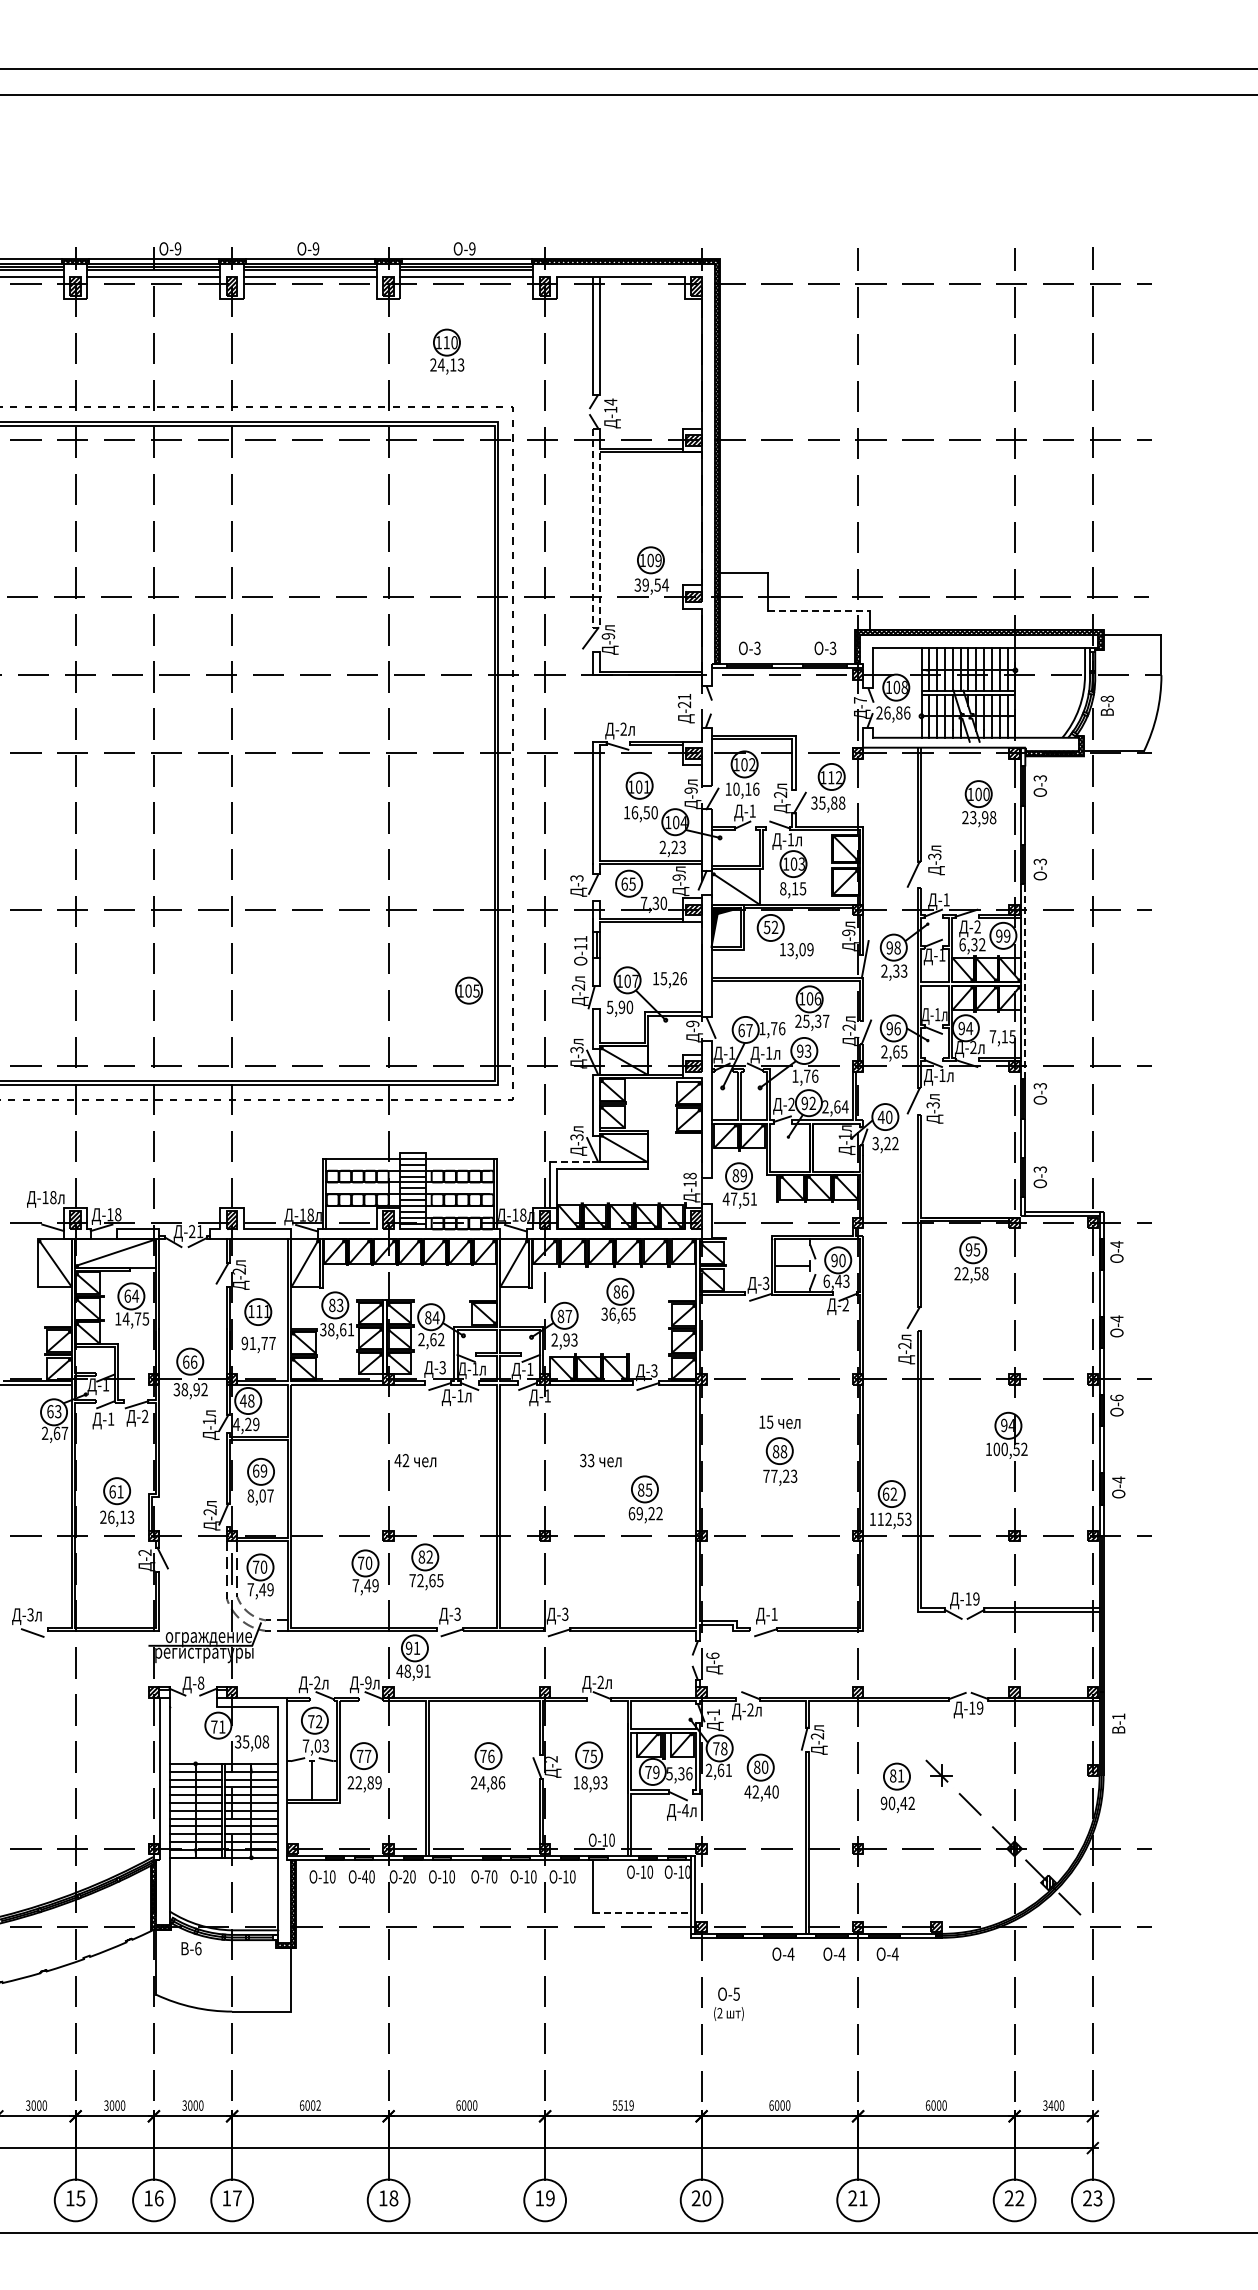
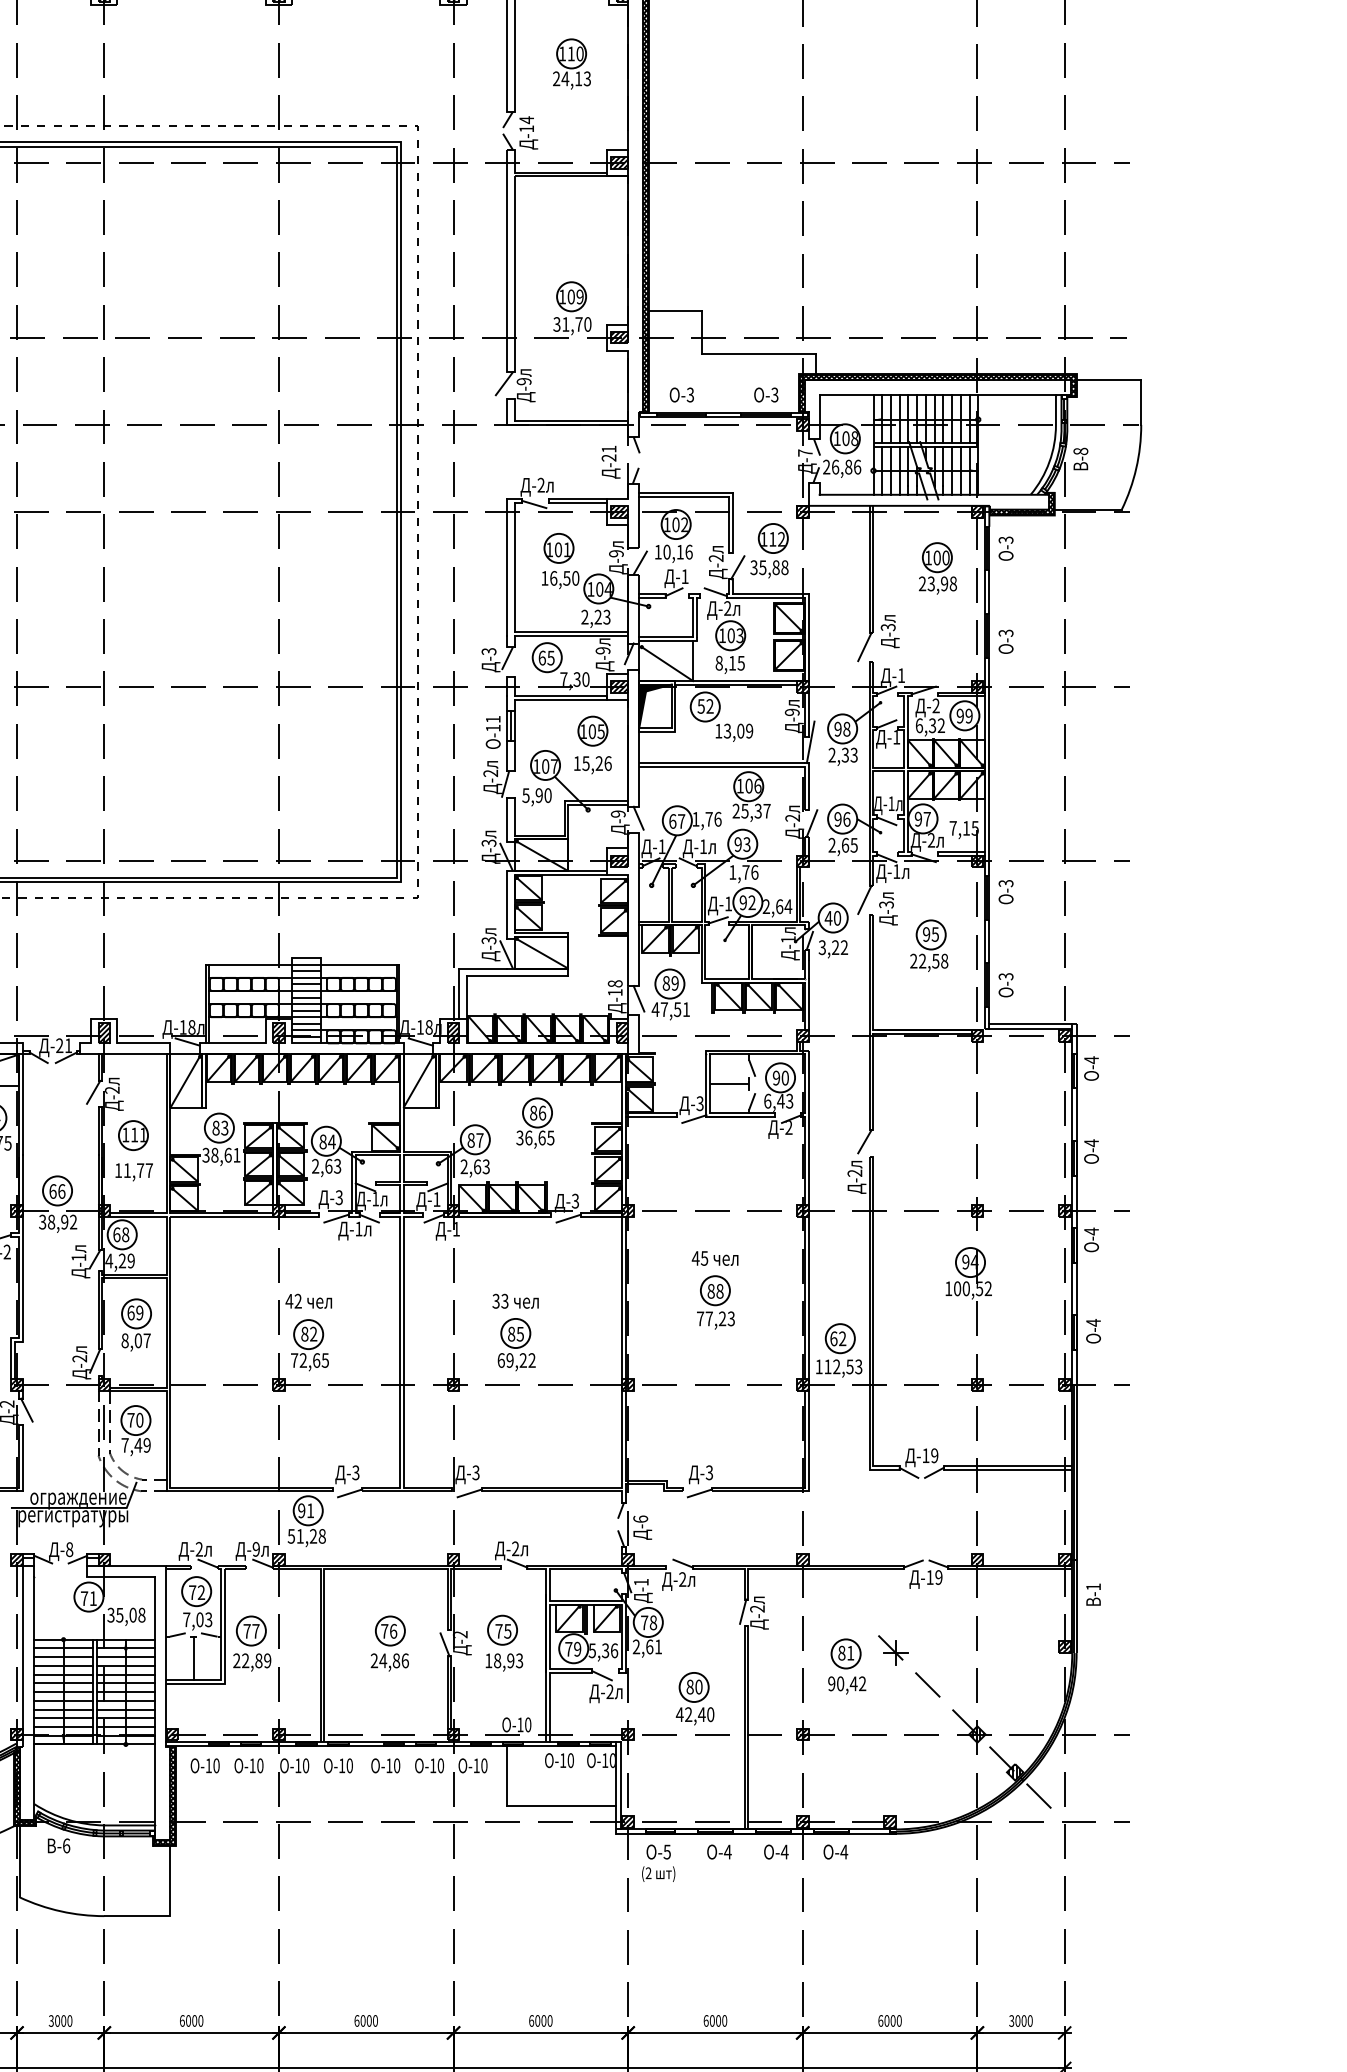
part: (447, 351) -> (572, 63), moved
text: (655, 584) -> (576, 323), 39,54 -> 31,70
line: (819, 611) -> (759, 353), dashed -> solid
line: (593, 621) -> (507, 365), dashed -> solid
text: (790, 839) -> (727, 608), -1 -> -2
line: (1025, 981) -> (989, 766), dashed -> solid
part: (468, 990) -> (592, 731), moved
text: (969, 1028) -> (927, 819), 94 -> 97
text: (791, 1103) -> (728, 902), -2 -> -1
line: (571, 1162) -> (482, 968), dashed -> solid
line: (711, 1189) -> (639, 998), added
part: (971, 1259) -> (929, 945), moved
text: (566, 1339) -> (477, 1166), 2,93 -> 2,63
text: (441, 1340) -> (337, 1167), 2,62 -> 2,63
text: (244, 1343) -> (118, 1170), 91,77 -> 11,77
text: (1116, 1397) -> (1091, 1230), -6 -> -4
text: (242, 1400) -> (115, 1234), 48 -> 68
text: (761, 1421) -> (694, 1257), 15 -> 45
part: (645, 1499) -> (516, 1344), moved
part: (426, 1566) -> (310, 1344), moved
part: (365, 1572) -> (253, 1426), removed
text: (774, 1613) -> (709, 1471), -1 -> -3
text: (413, 1670) -> (306, 1535), 48,91 -> 51,28
part: (761, 1777) -> (694, 1698), moved
text: (684, 1809) -> (609, 1690), -4 -> -2
text: (365, 1876) -> (253, 1765), -40 -> -10
text: (405, 1876) -> (297, 1765), -20 -> -10
text: (487, 1876) -> (389, 1765), -70 -> -10
line: (642, 1912) -> (562, 1805), dashed -> solid
text: (728, 2003) -> (658, 1862), moved
text: (318, 2105) -> (200, 2020), 6002 -> 6000
text: (622, 2105) -> (539, 2020), 5519 -> 6000
text: (1050, 2105) -> (1017, 2020), 3400 -> 3000

